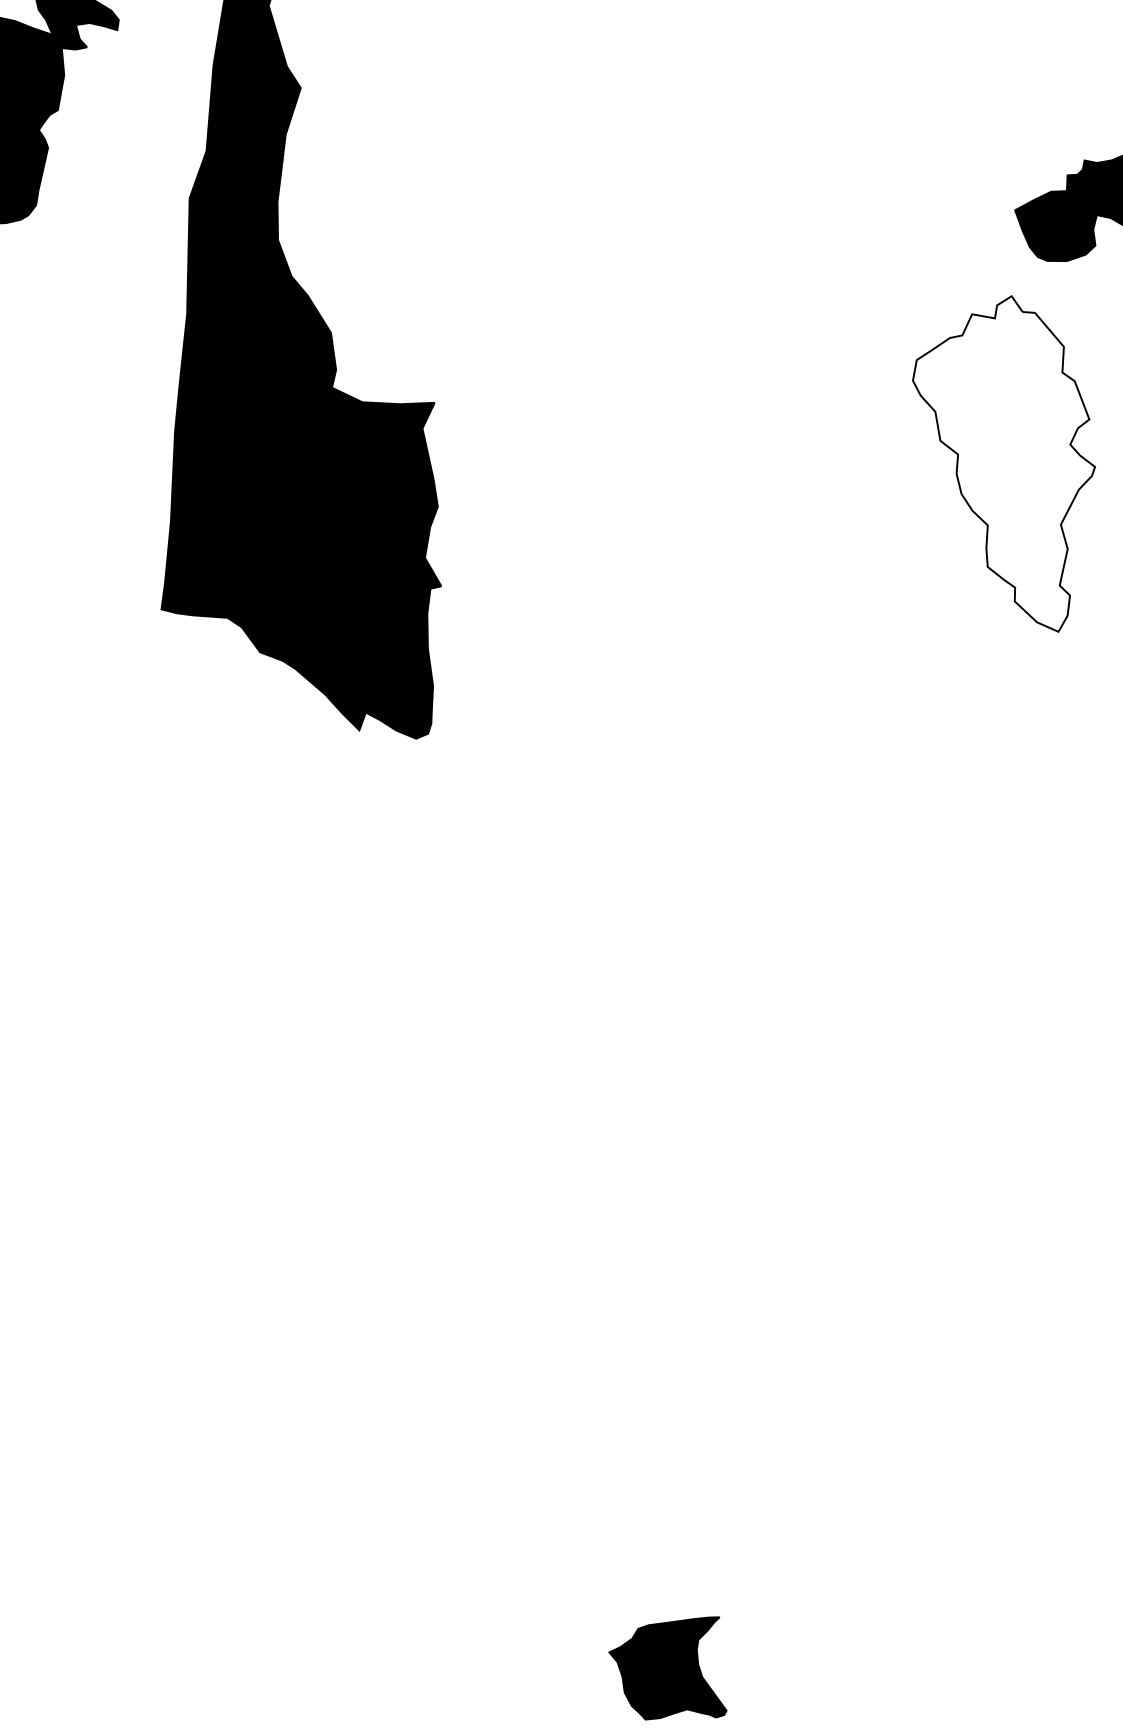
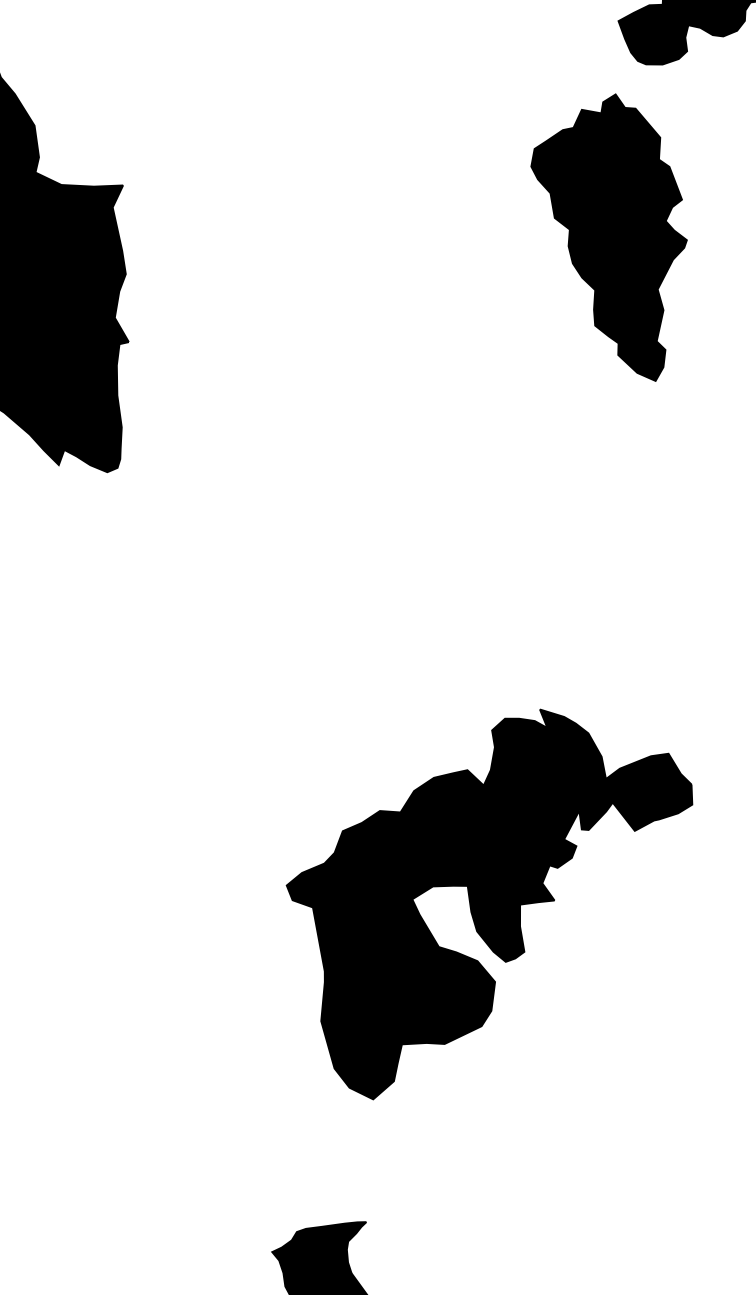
fill: (1003, 463) -> (608, 237), added
part: (863, 1245) -> (489, 904), added

